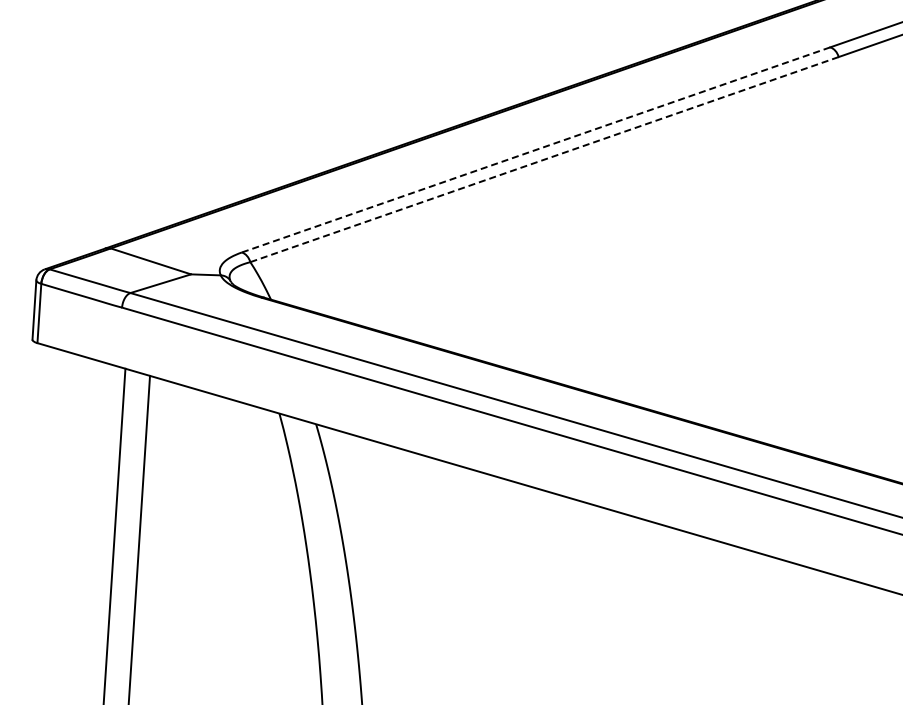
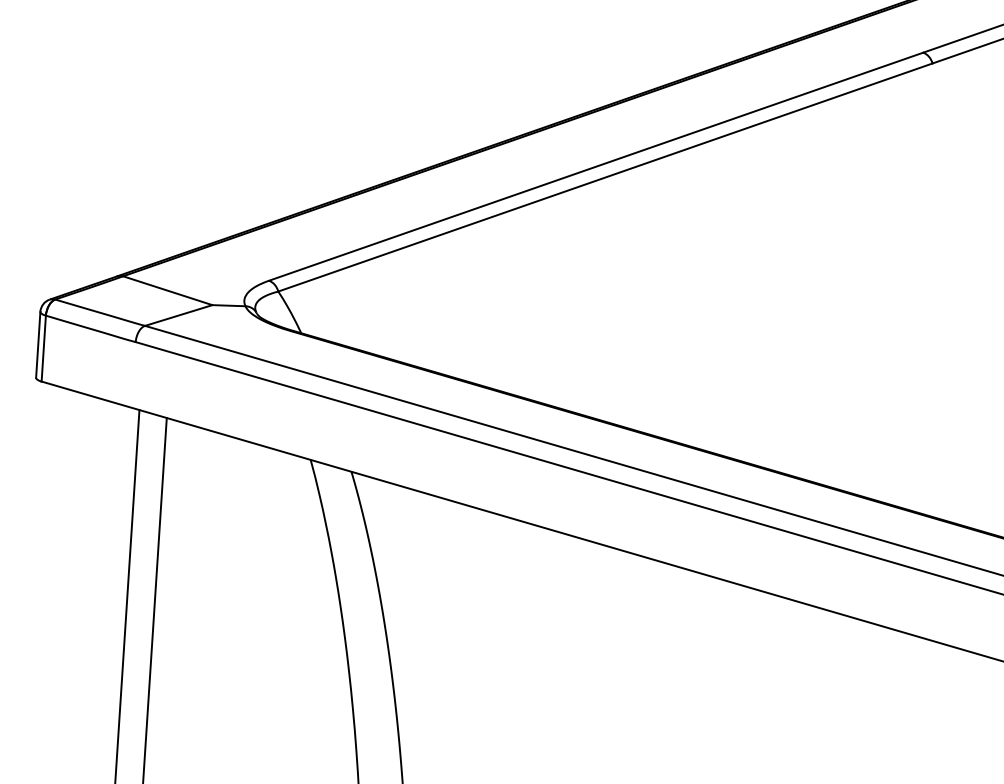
line: (536, 149) -> (596, 166), dashed -> solid
line: (544, 159) -> (605, 177), dashed -> solid

